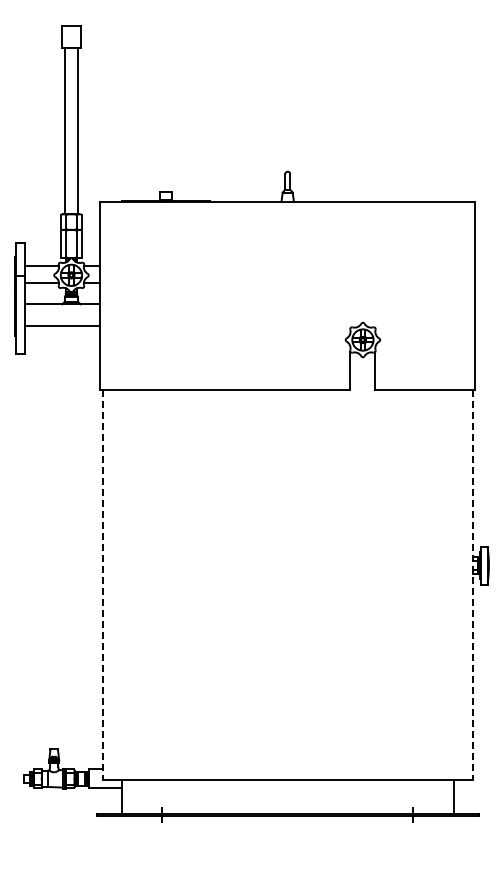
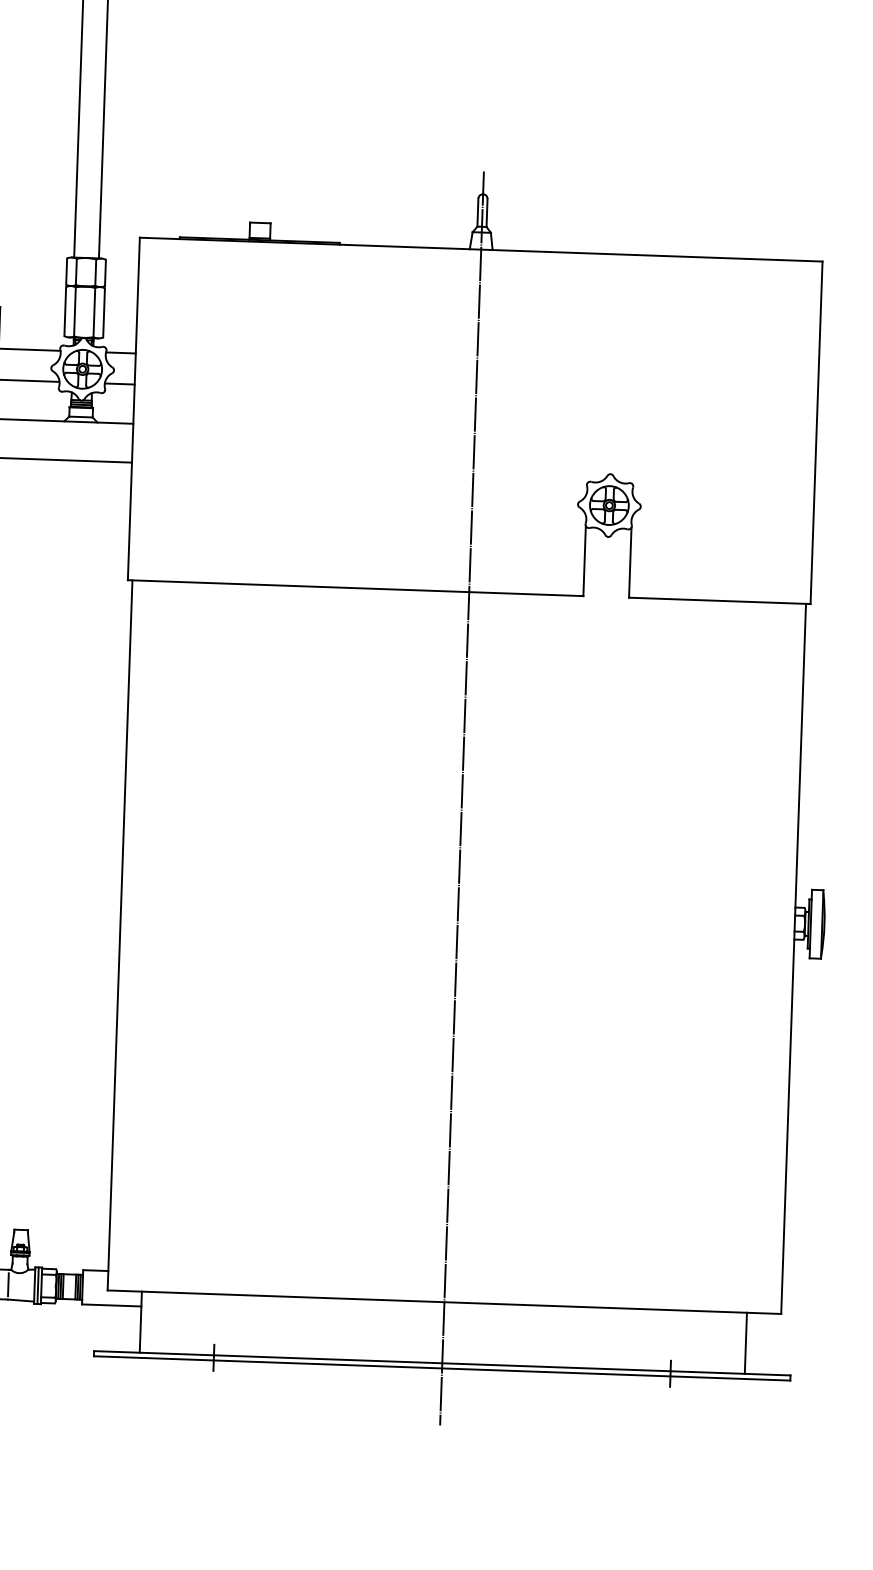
line: (287, 503) -> (461, 798), added
line: (102, 585) -> (119, 936), dashed -> solid
line: (472, 585) -> (793, 959), dashed -> solid

